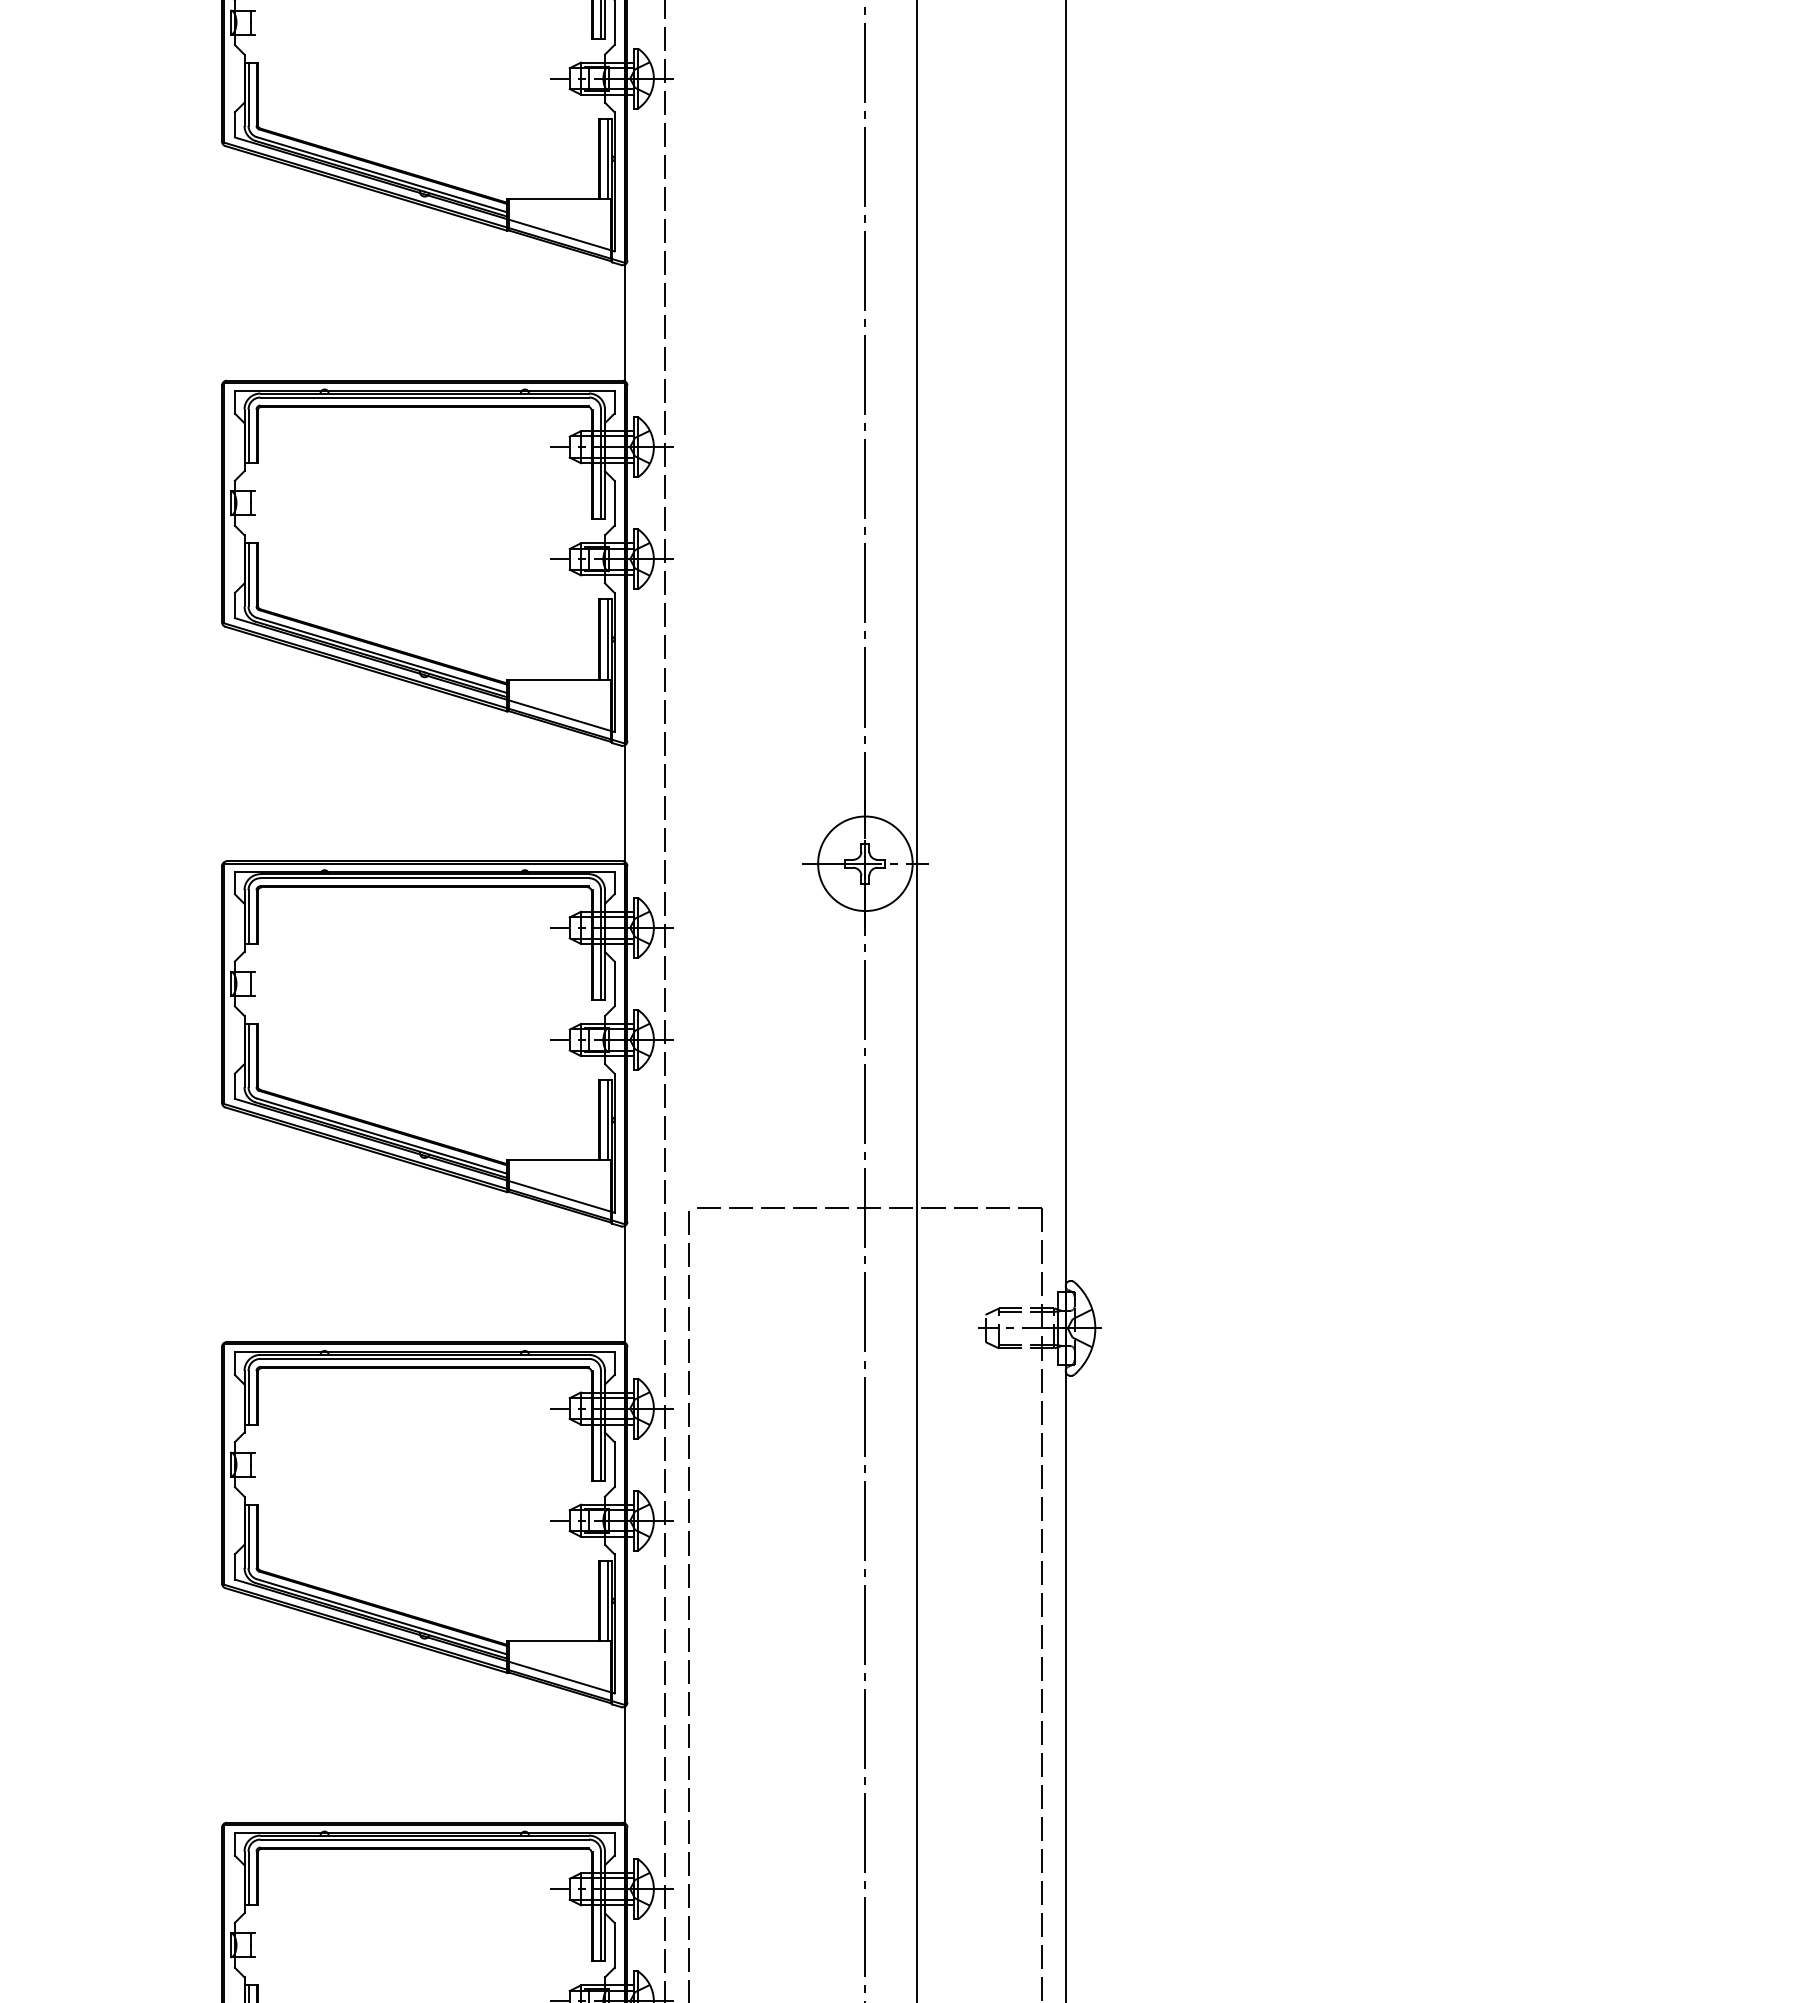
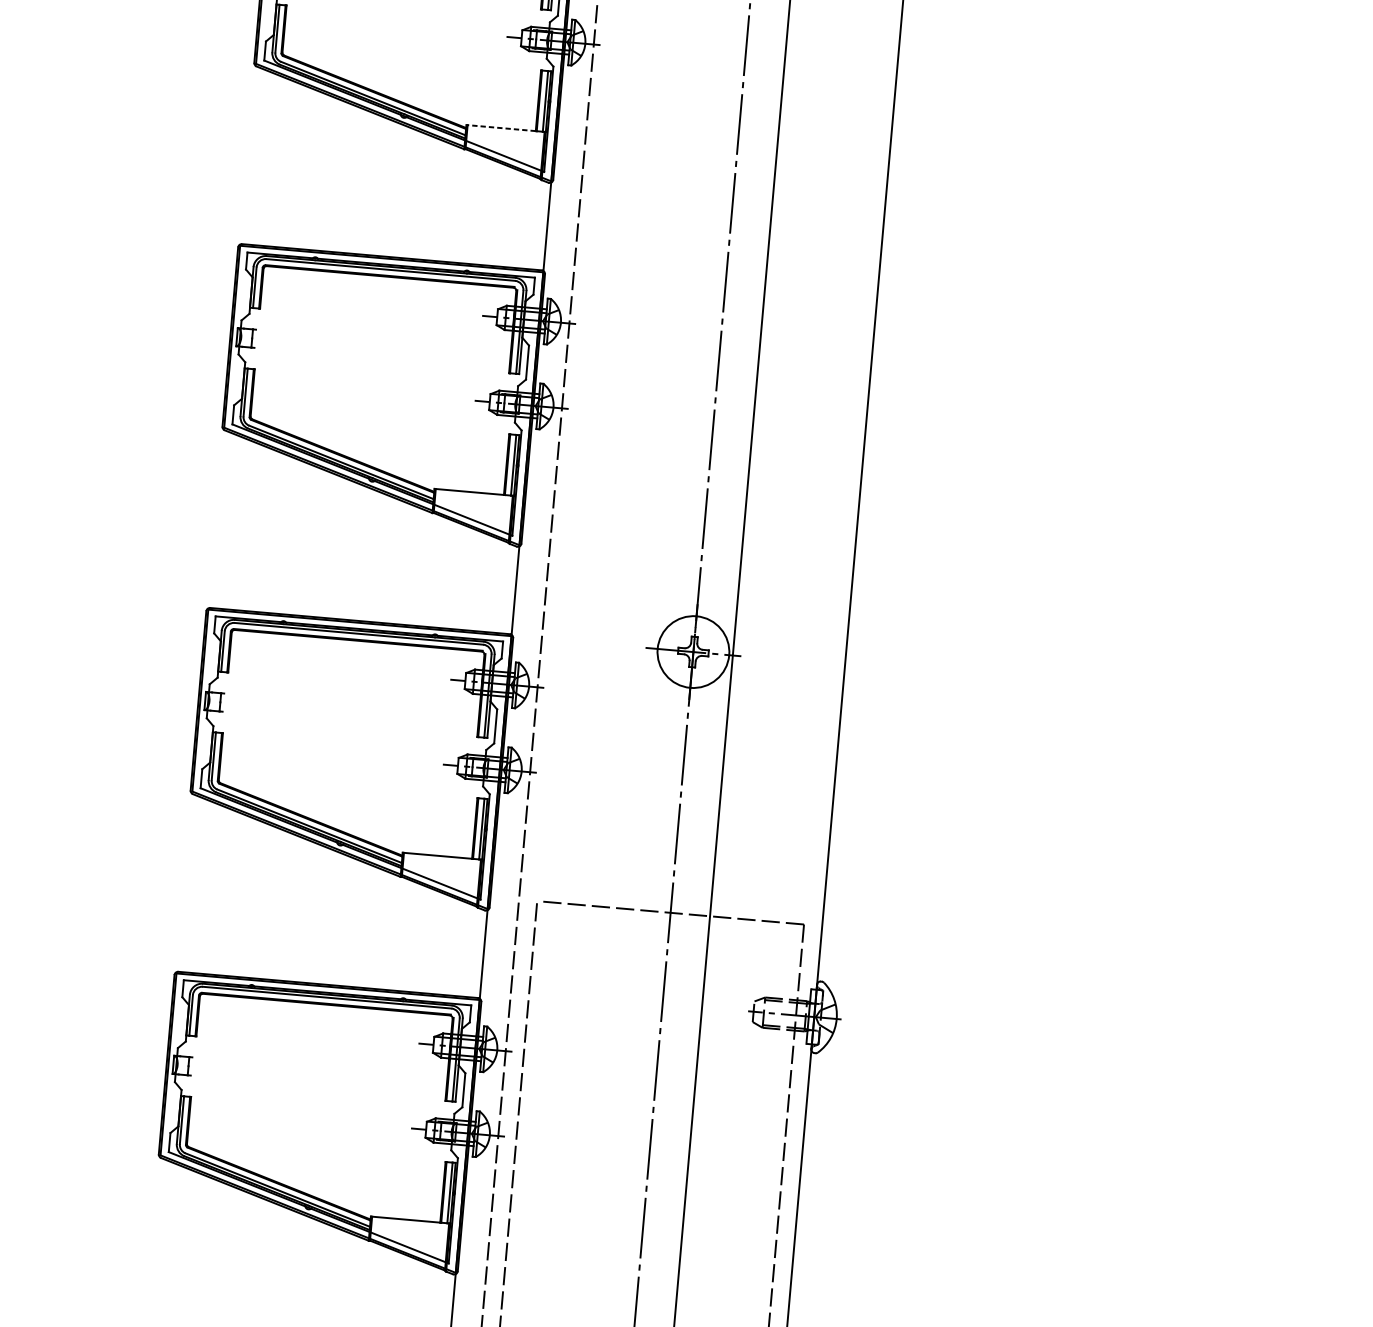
line: (553, 198) -> (501, 127), solid -> dashed

